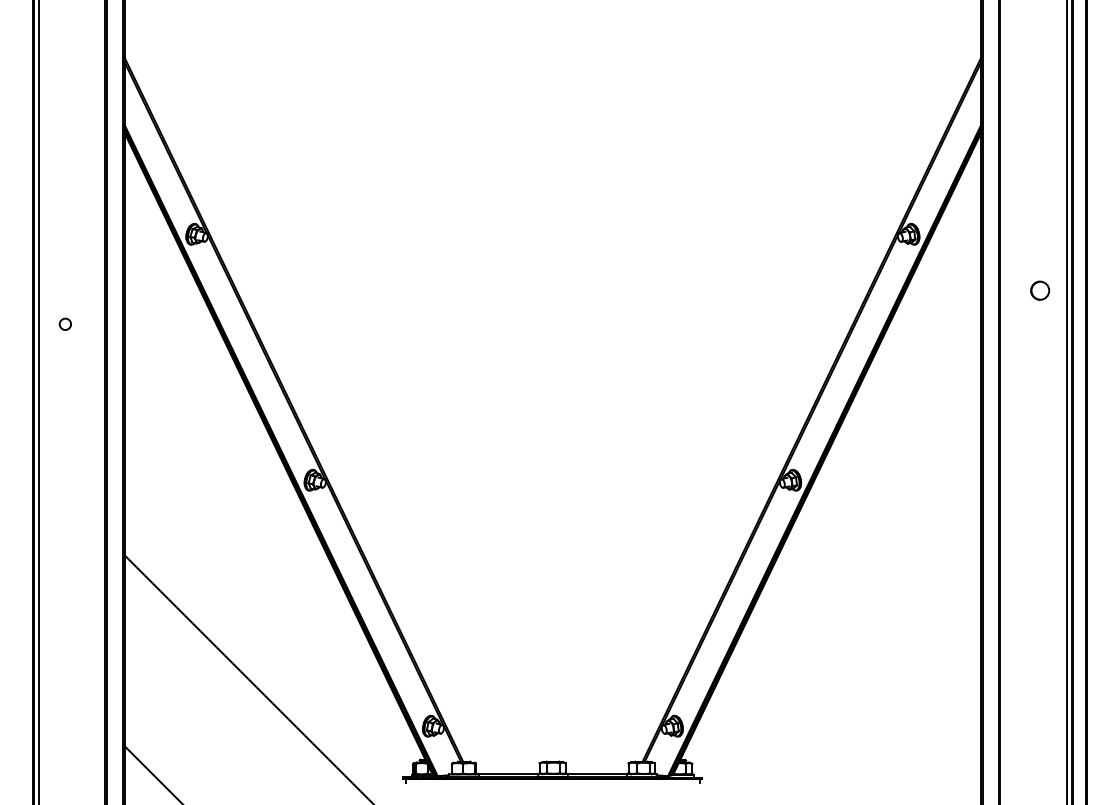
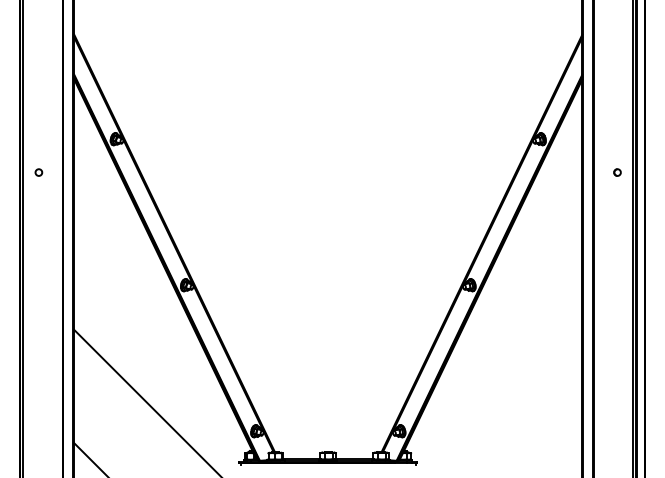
part: (1040, 290) -> (617, 172), size x0.62
circle: (64, 324) -> (38, 172), moved

